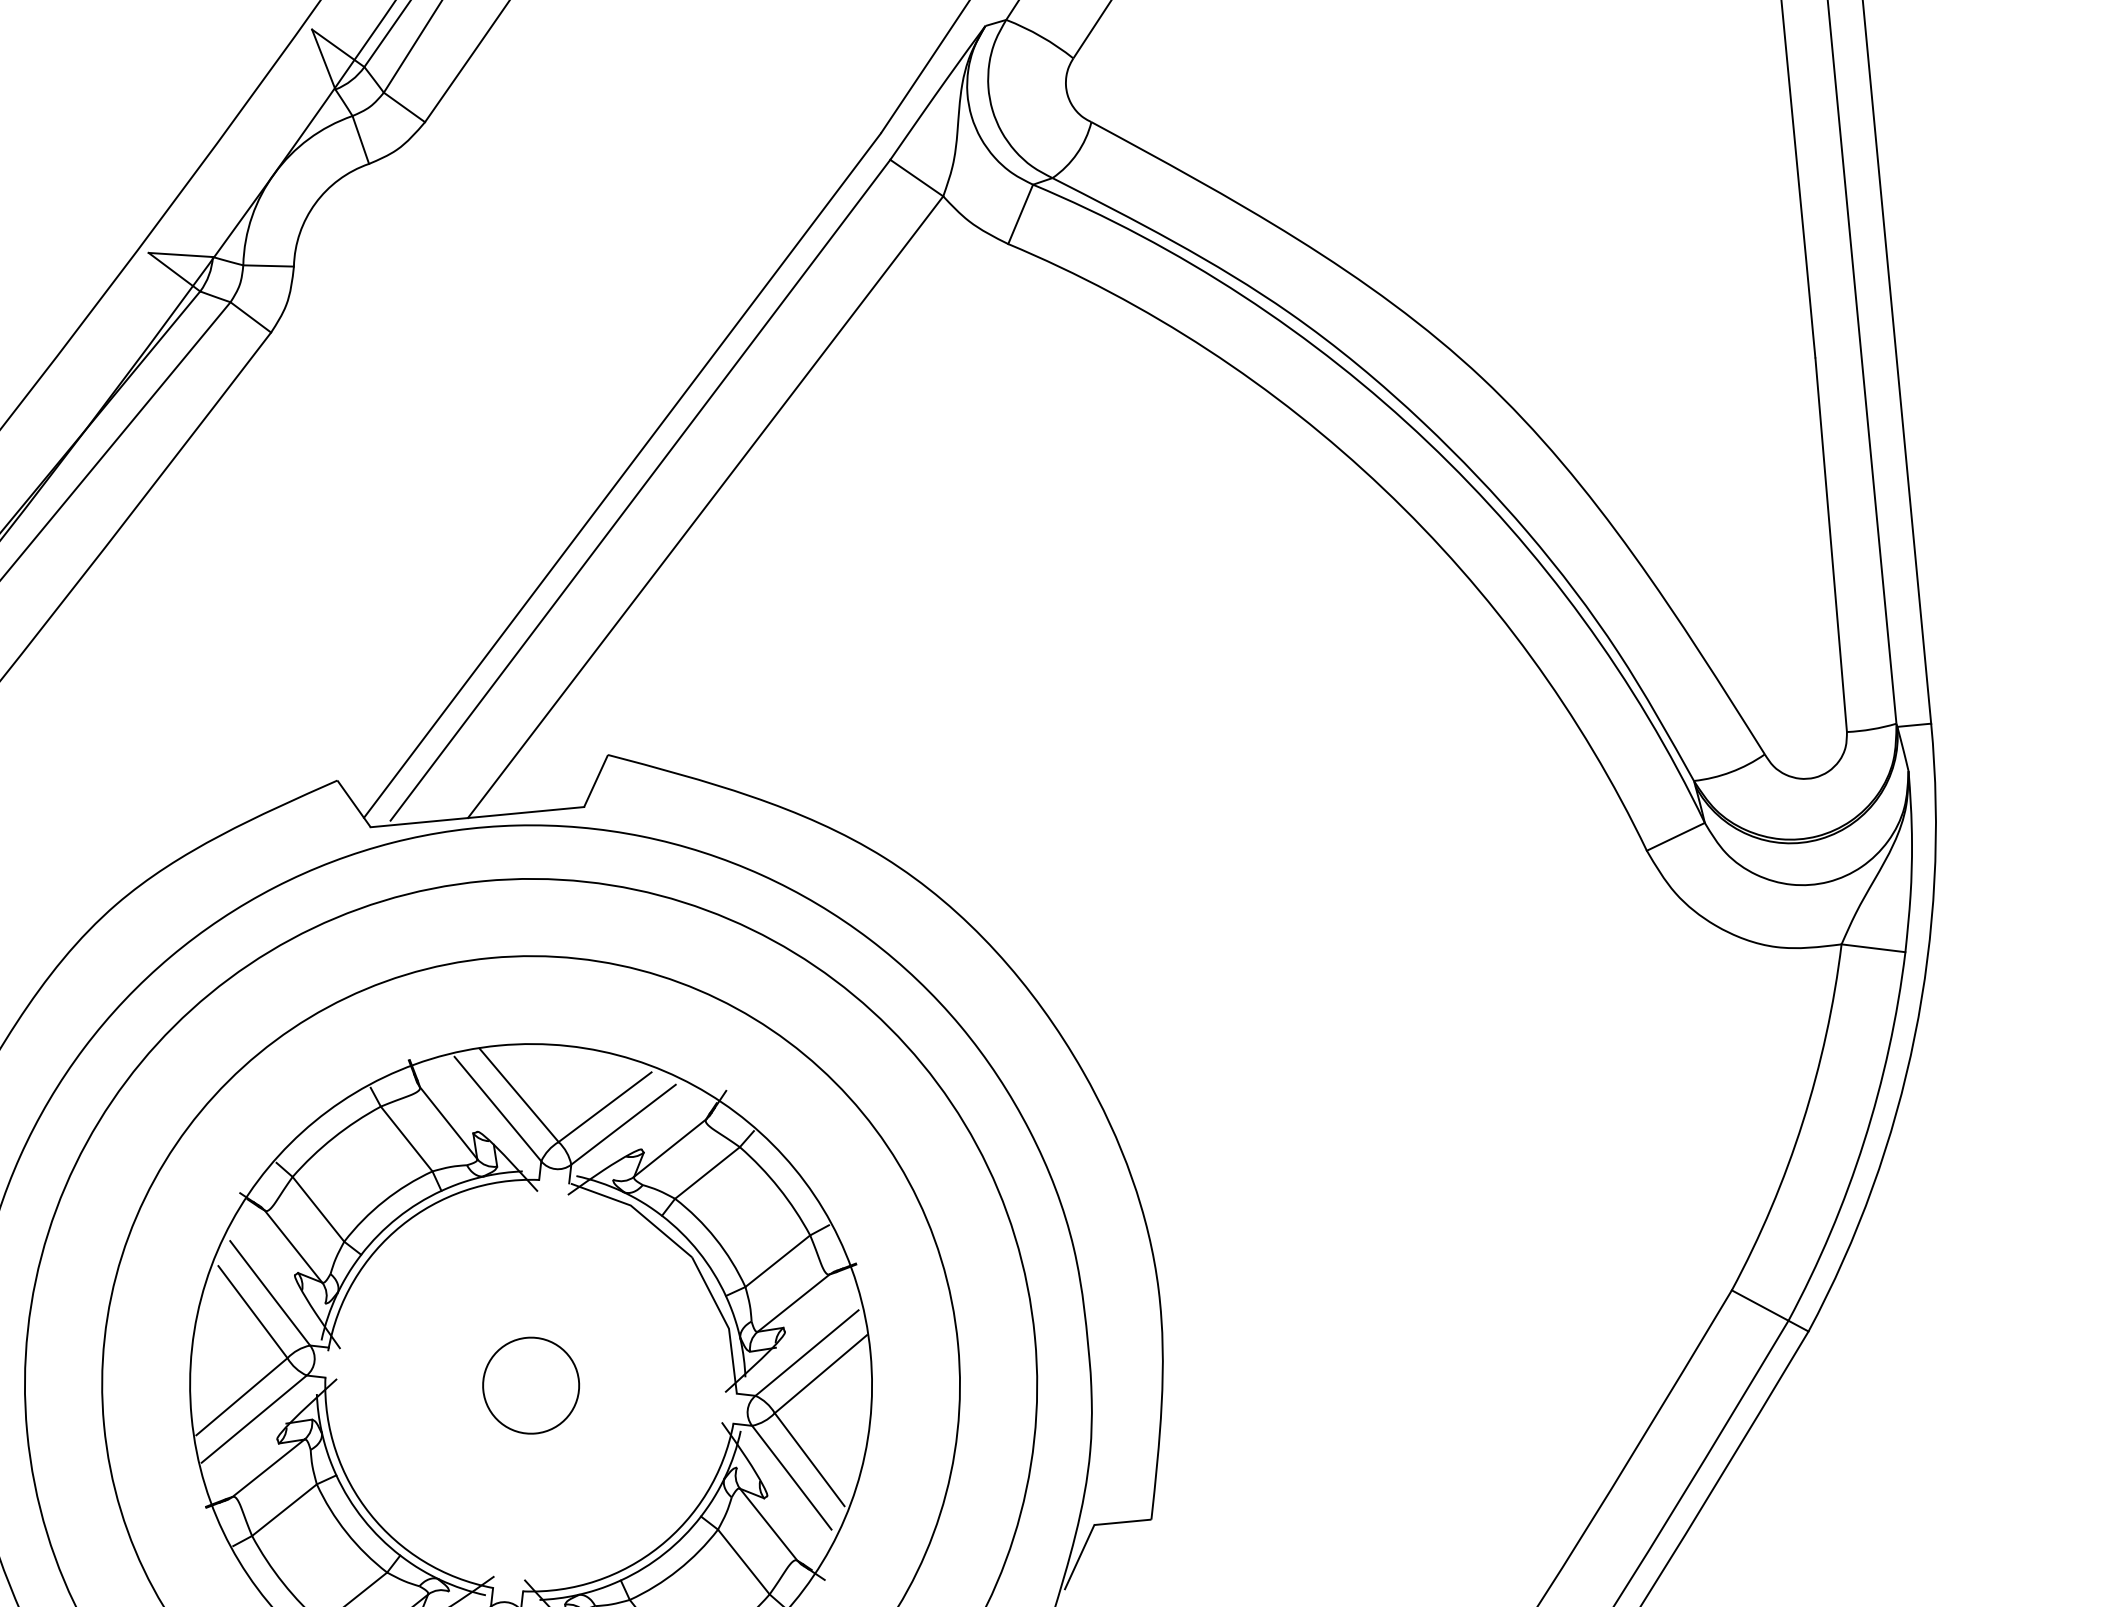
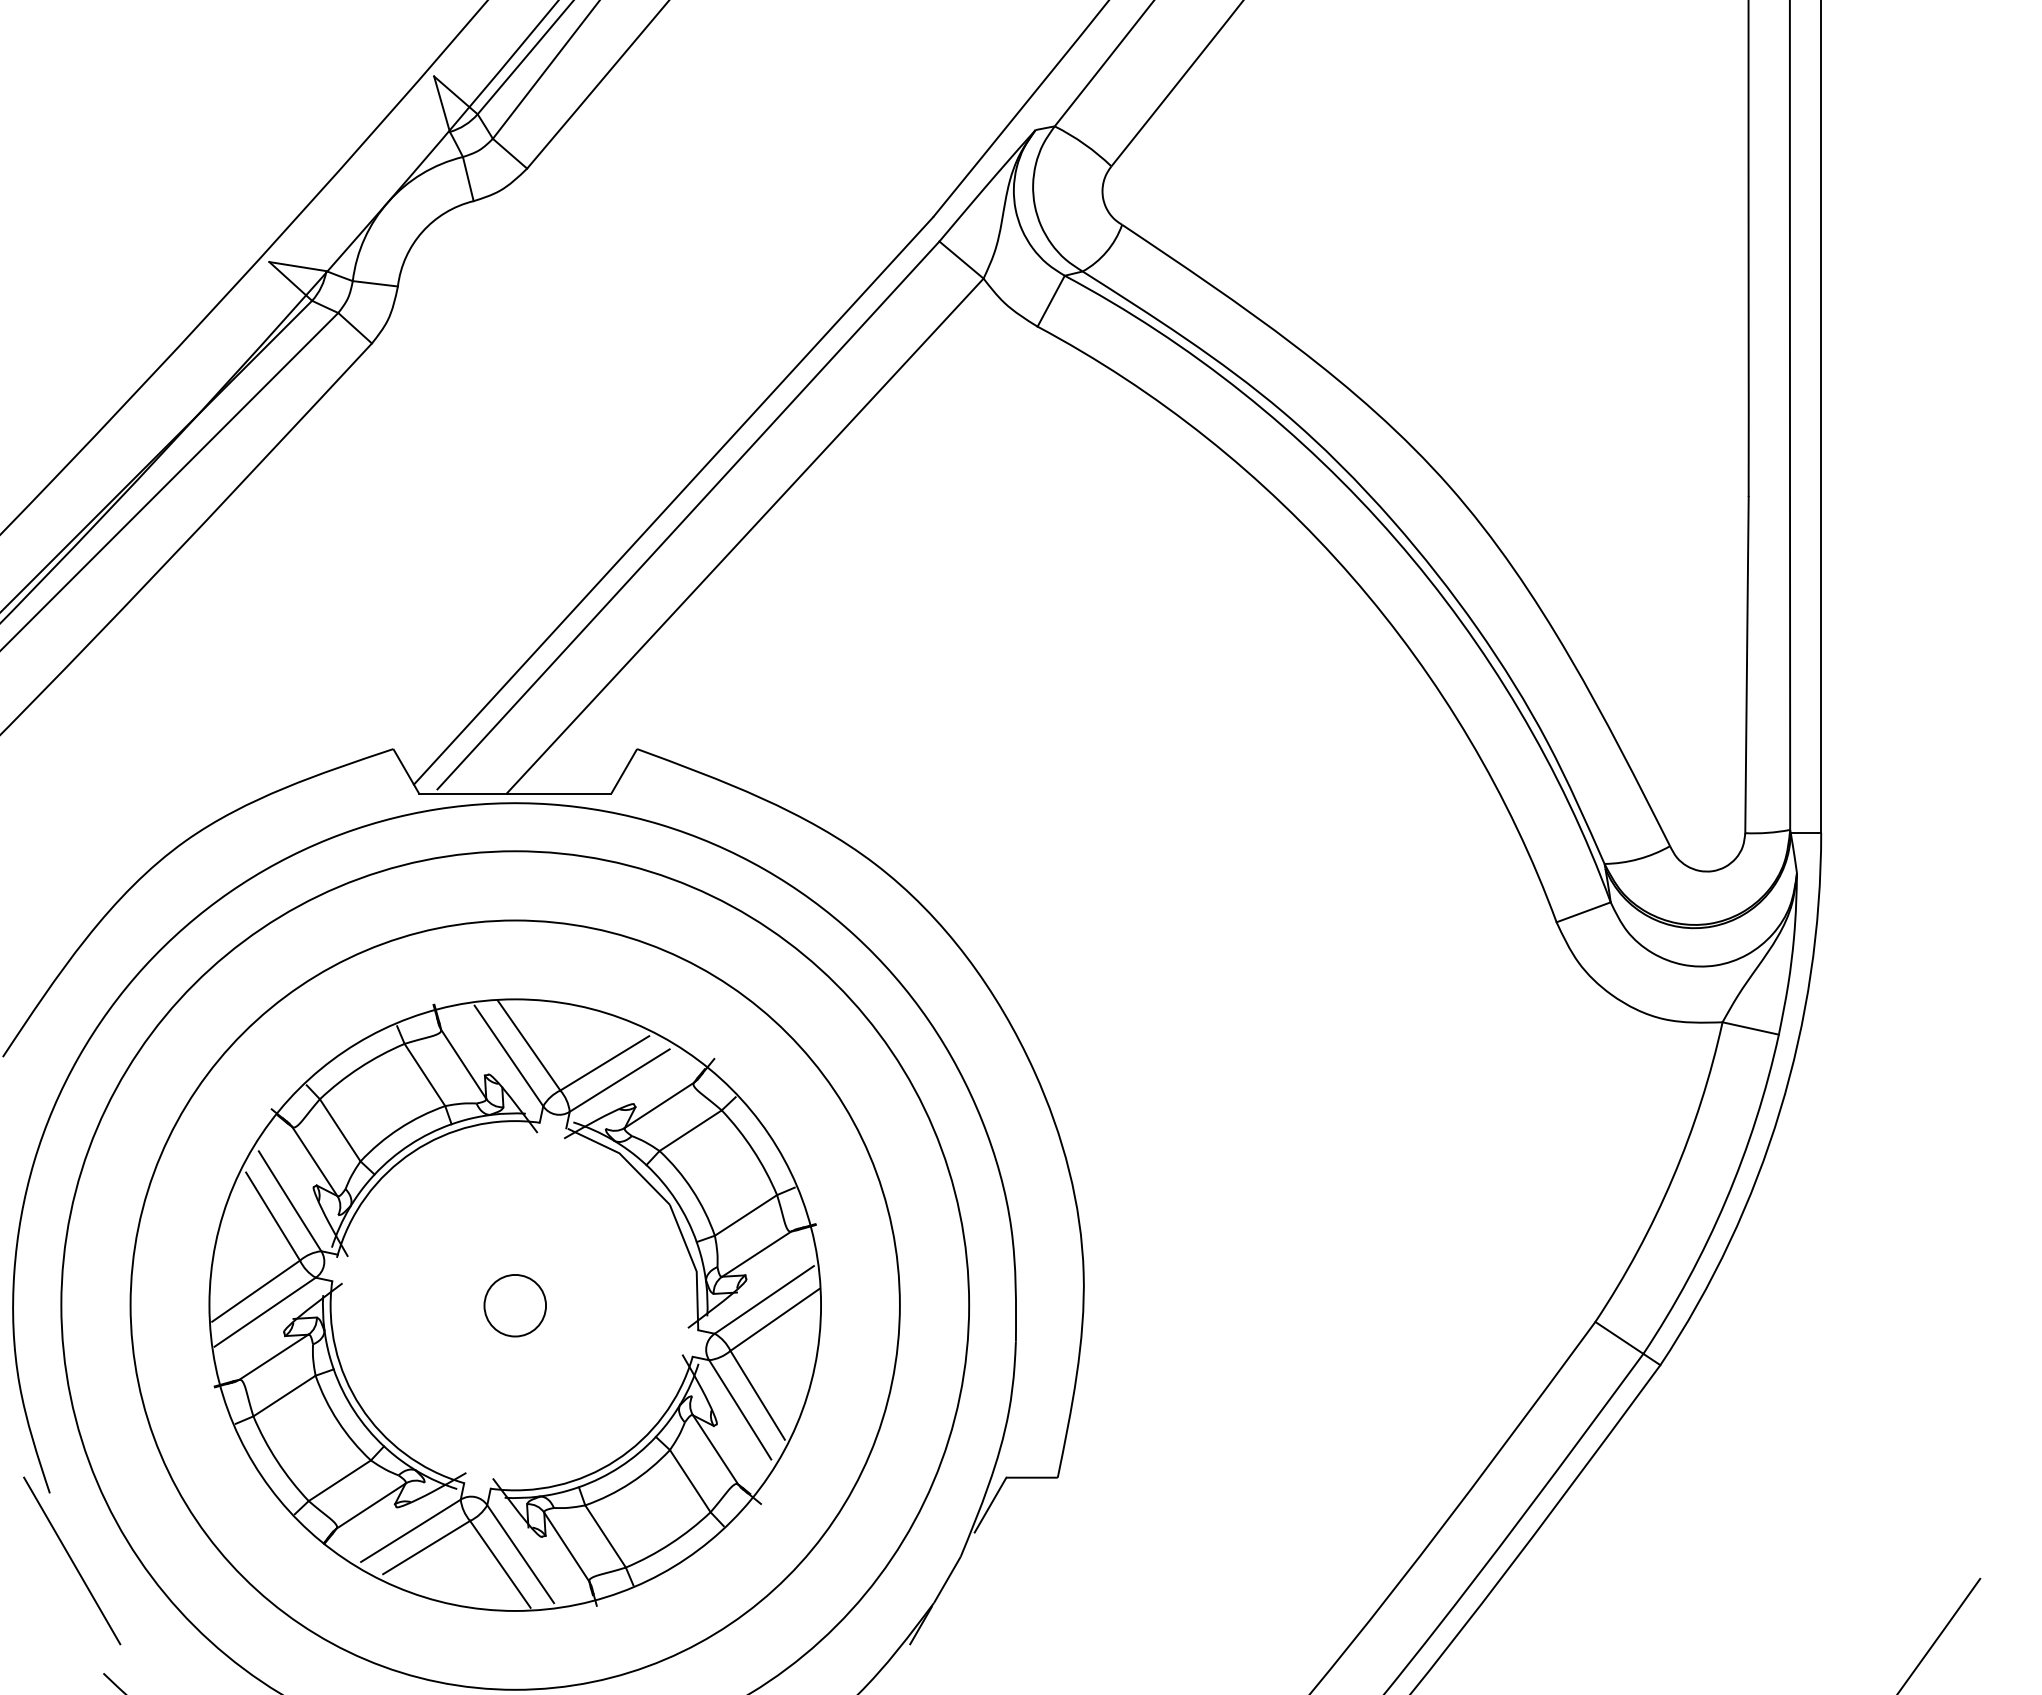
circle: (531, 1385) -> (515, 1305), size x0.71

